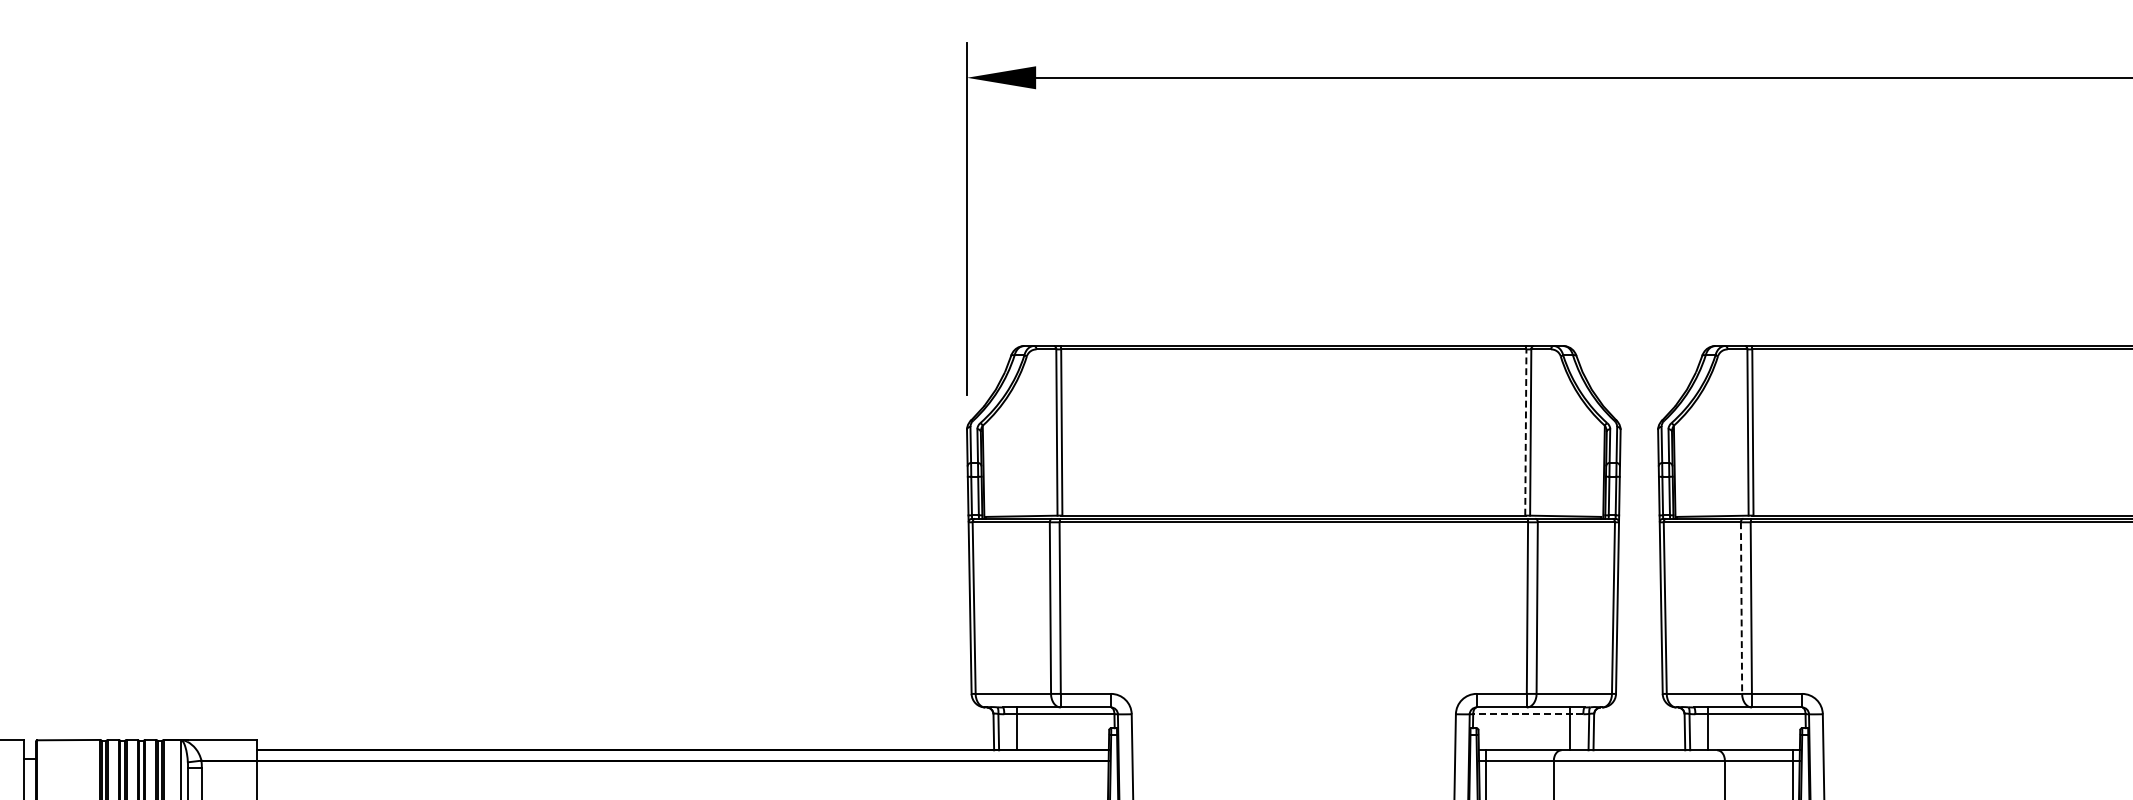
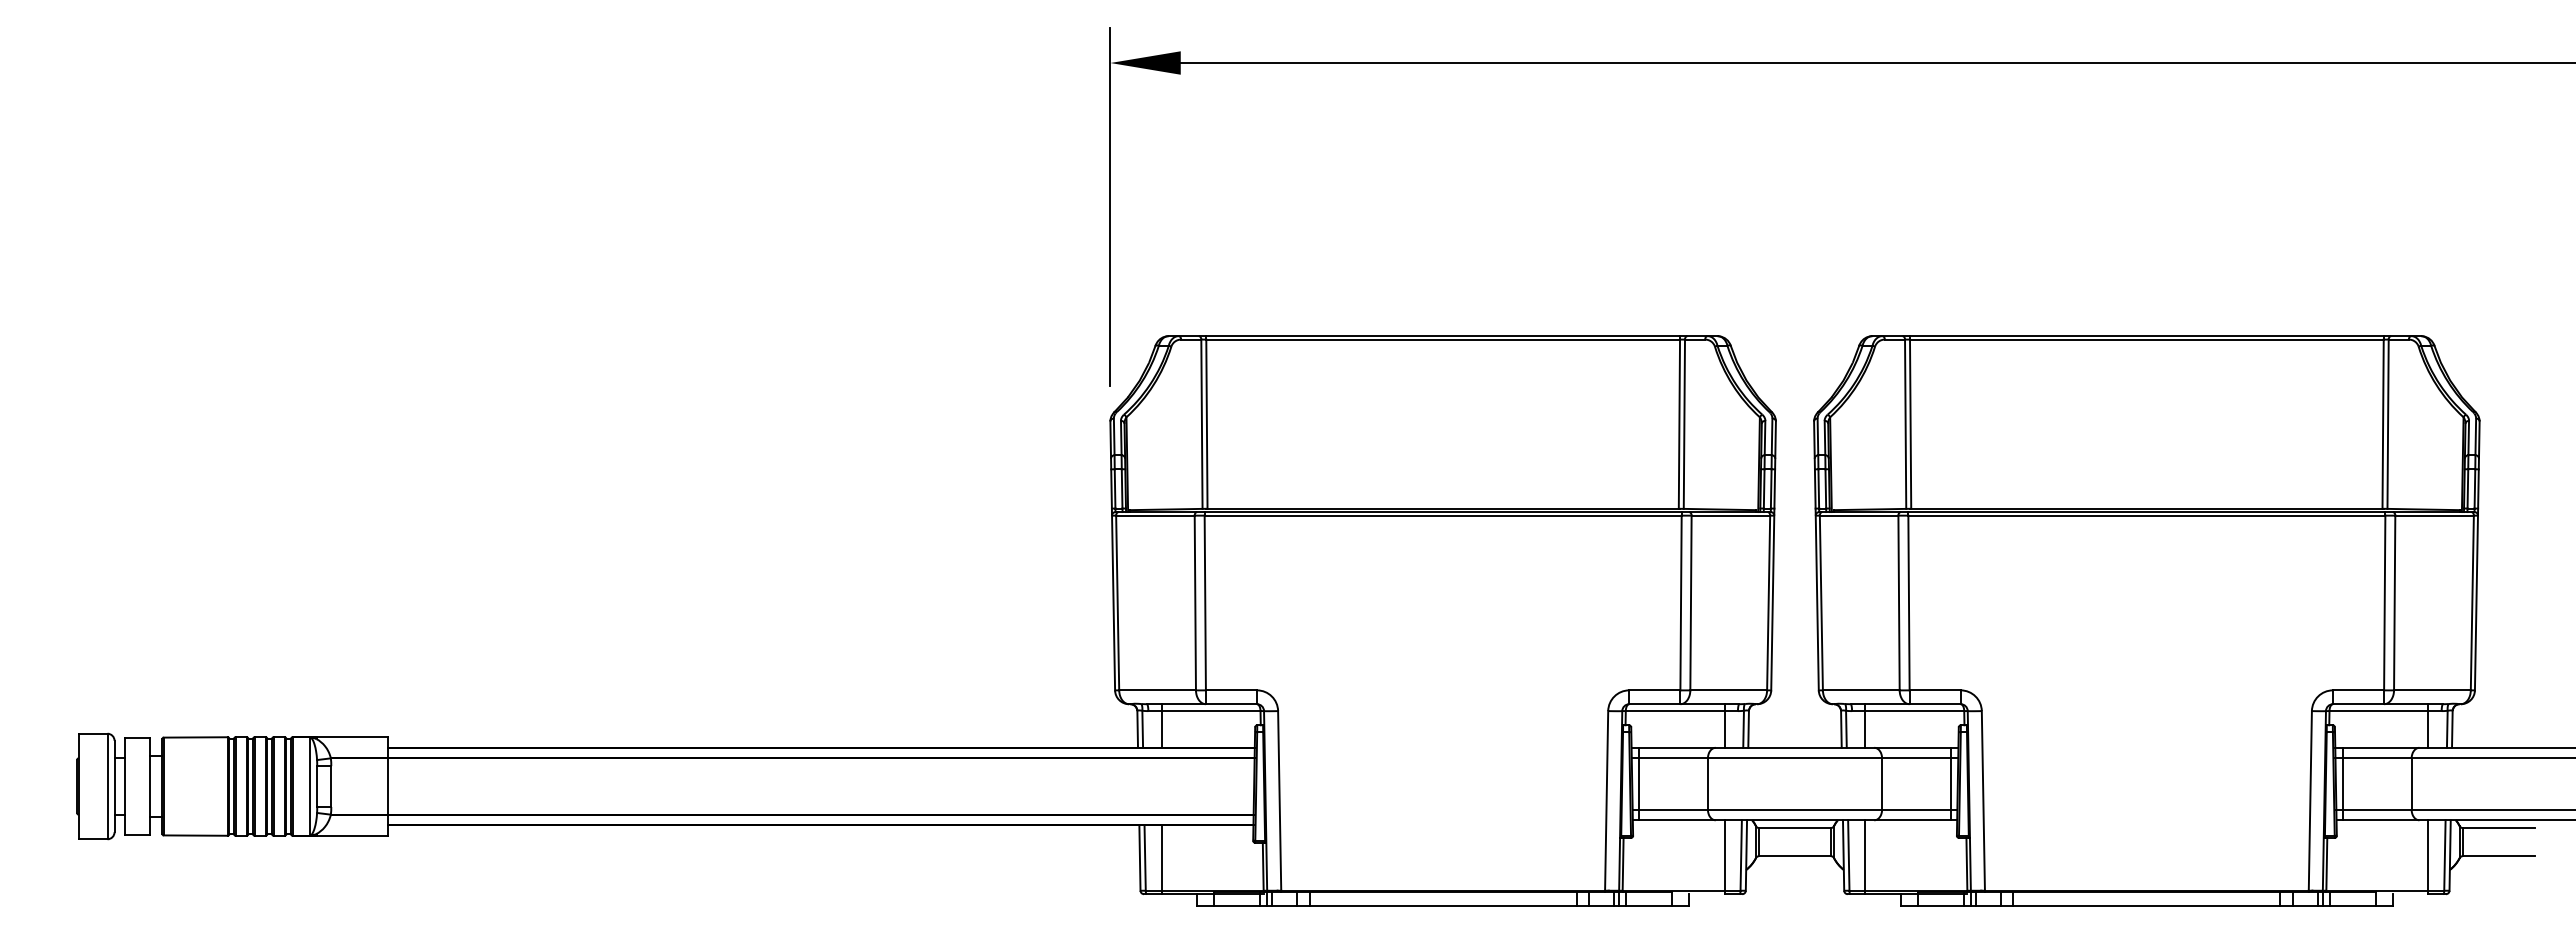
line: (1525, 432) -> (1679, 424), dashed -> solid
line: (1741, 608) -> (1899, 603), dashed -> solid
line: (1527, 714) -> (1681, 711), dashed -> solid

